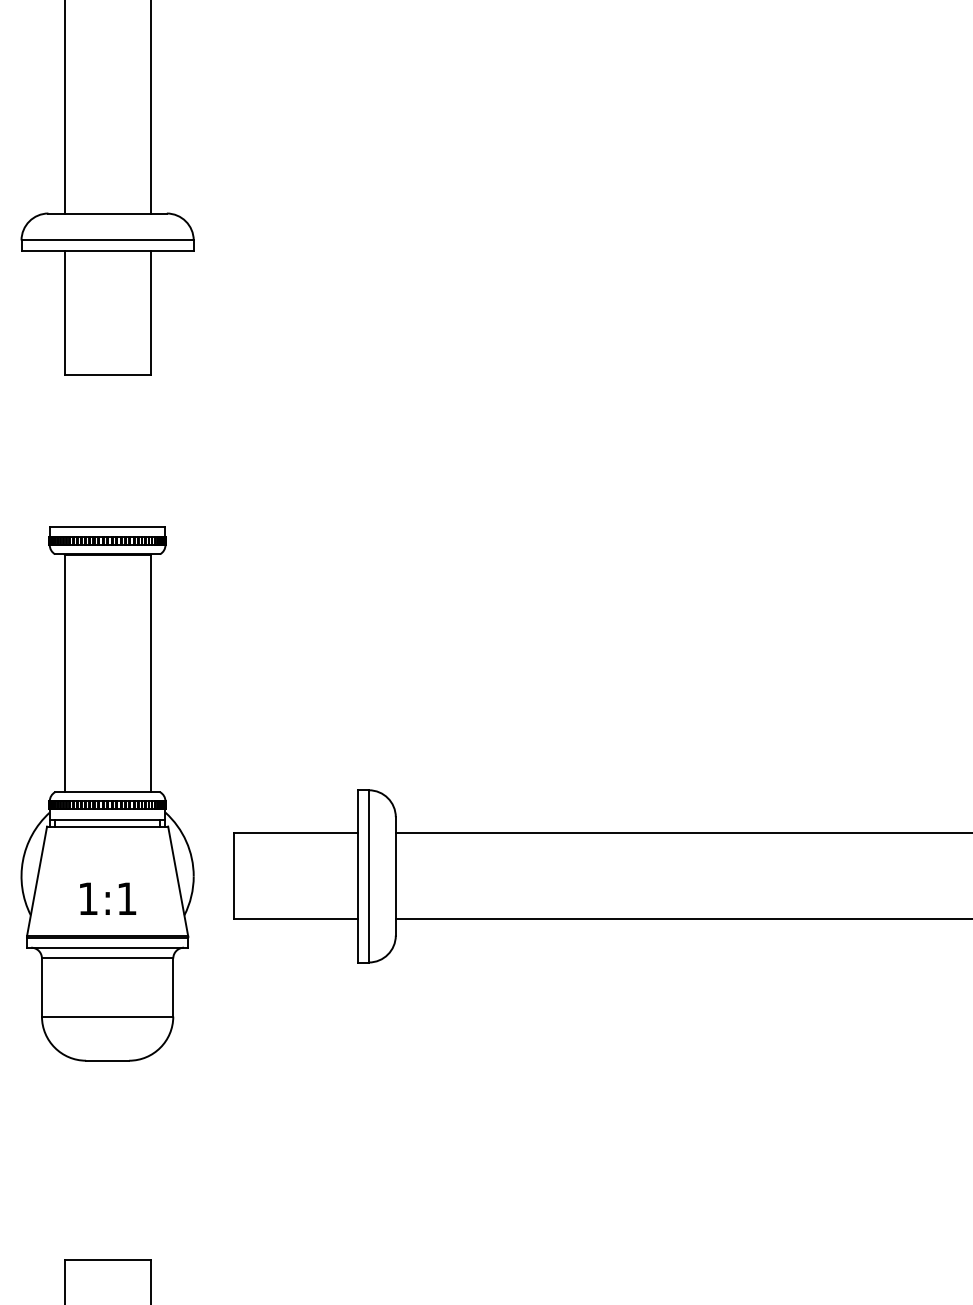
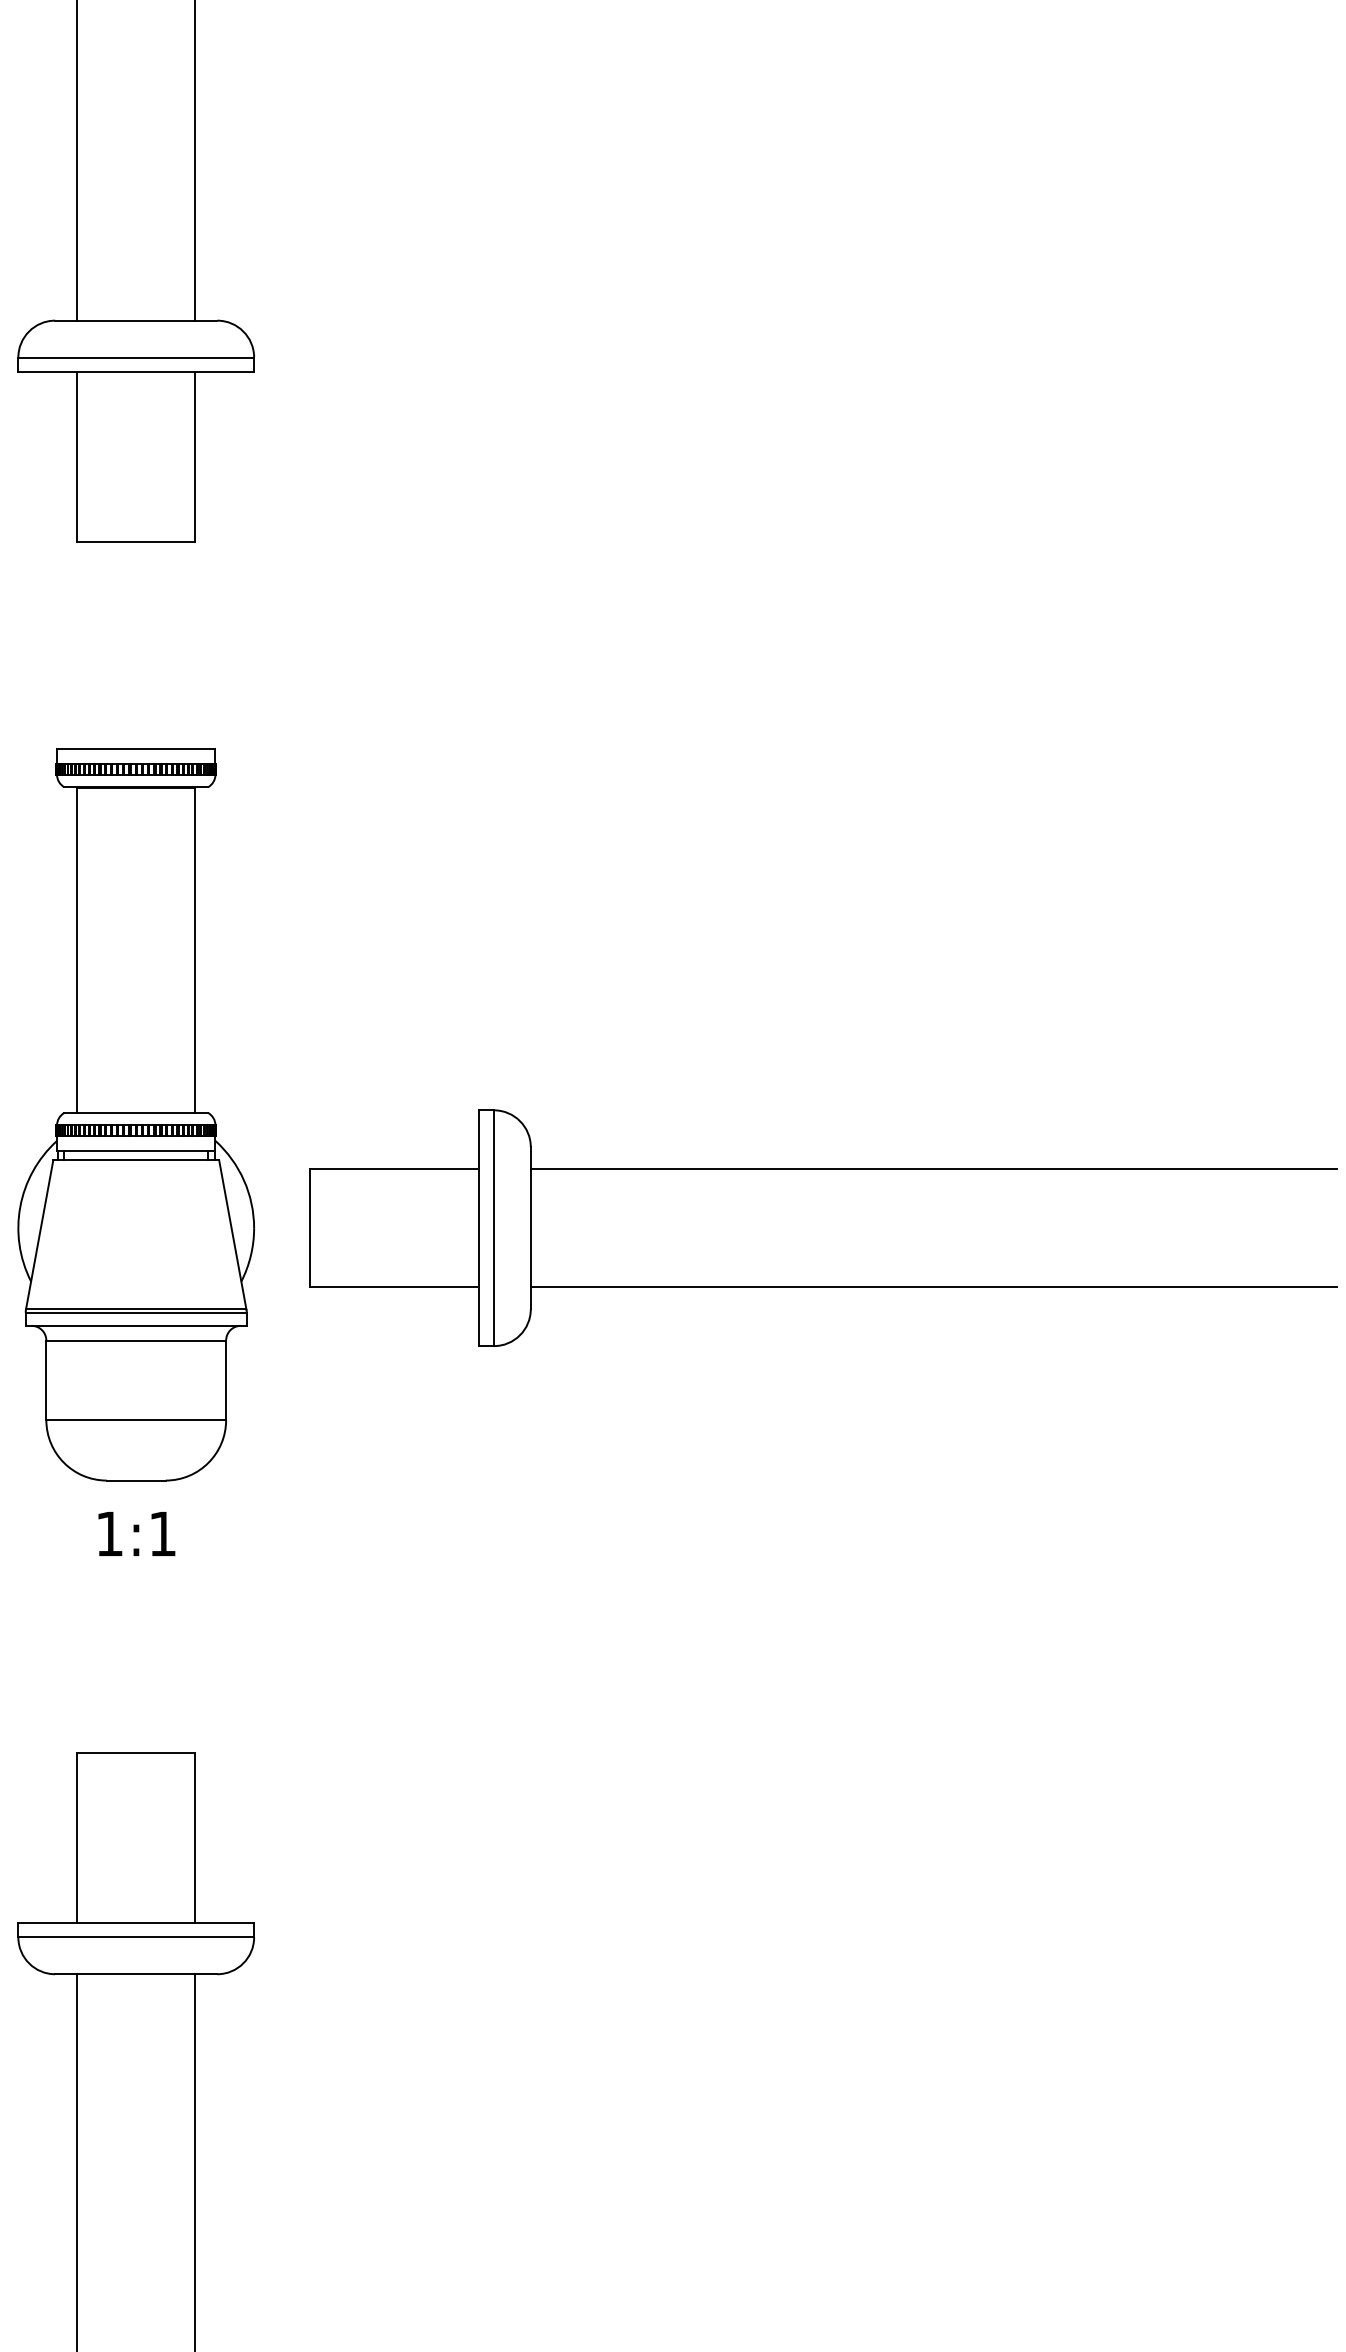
text: (107, 898) -> (136, 1533), moved

